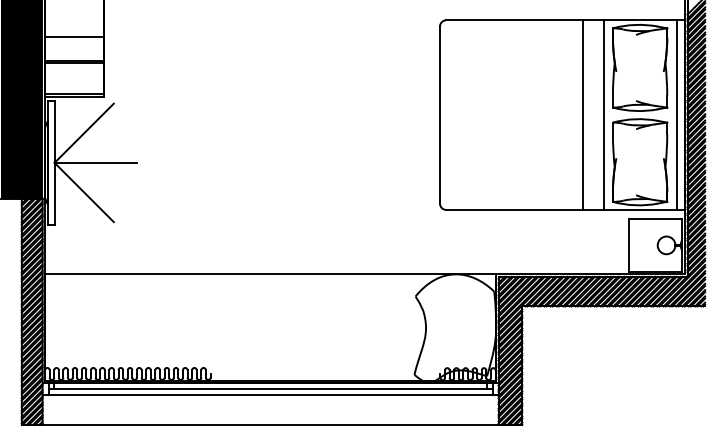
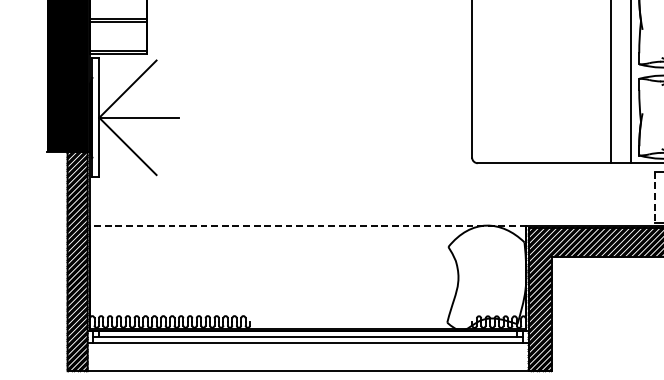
line: (628, 245) -> (654, 197), solid -> dashed
line: (270, 274) -> (308, 225), solid -> dashed

